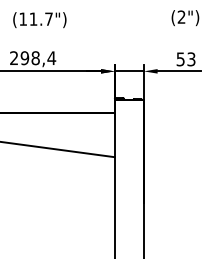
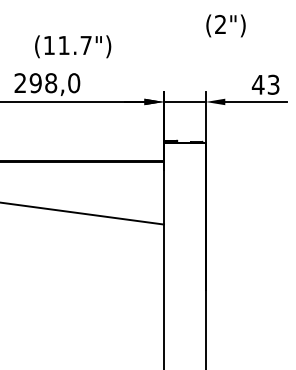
text: (185, 17) -> (225, 25), moved
text: (40, 19) -> (73, 46), moved
text: (51, 58) -> (73, 83), 298,4 -> 298,0
text: (180, 59) -> (257, 84), 53 -> 43

